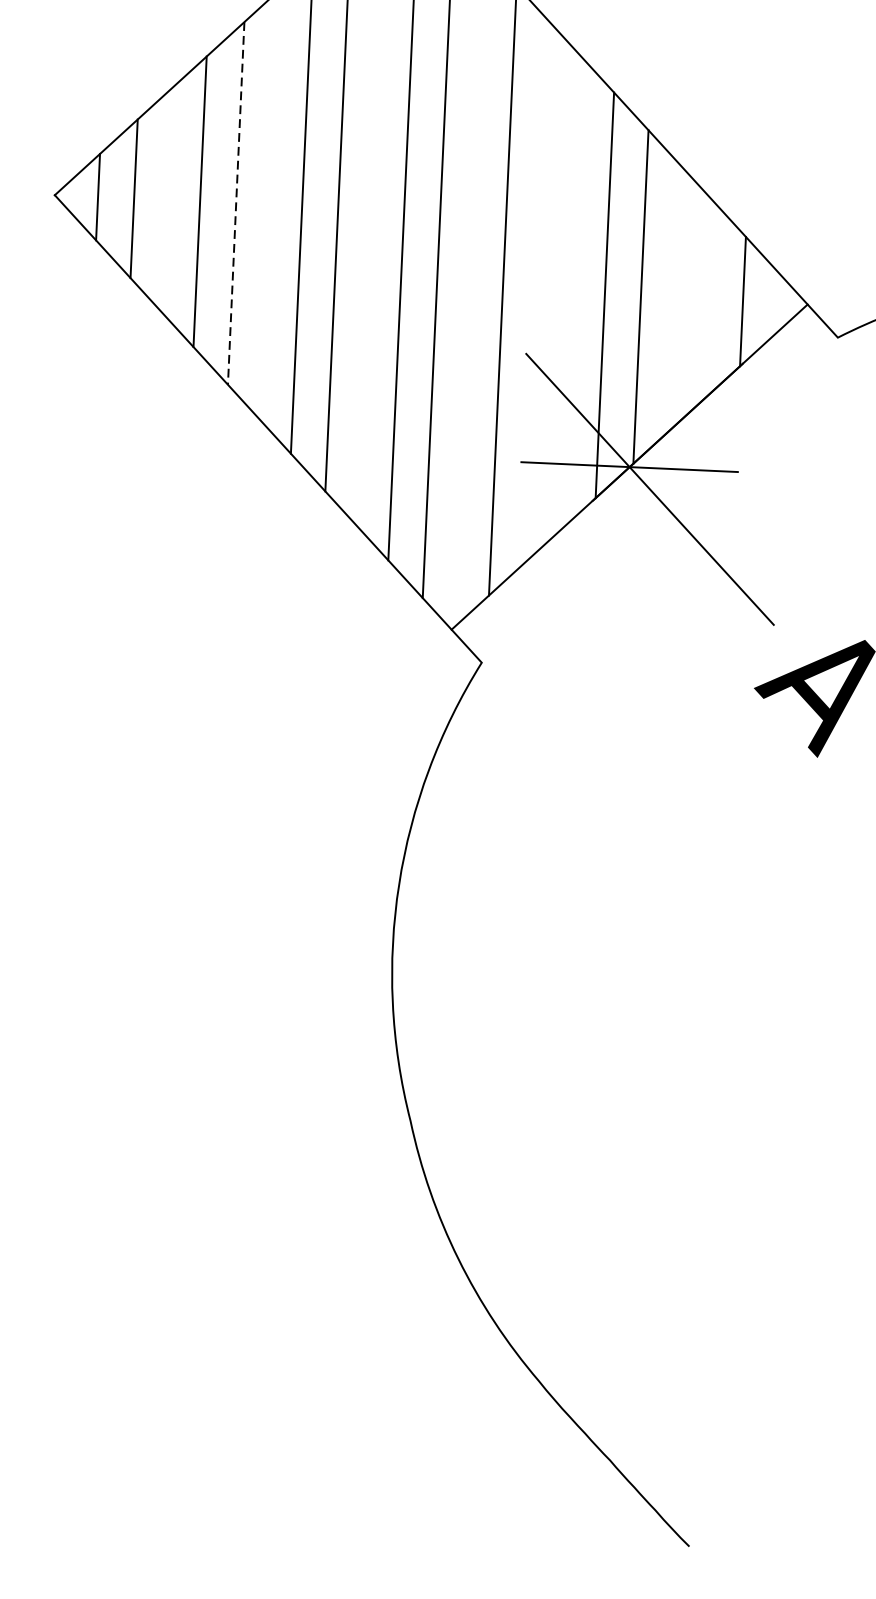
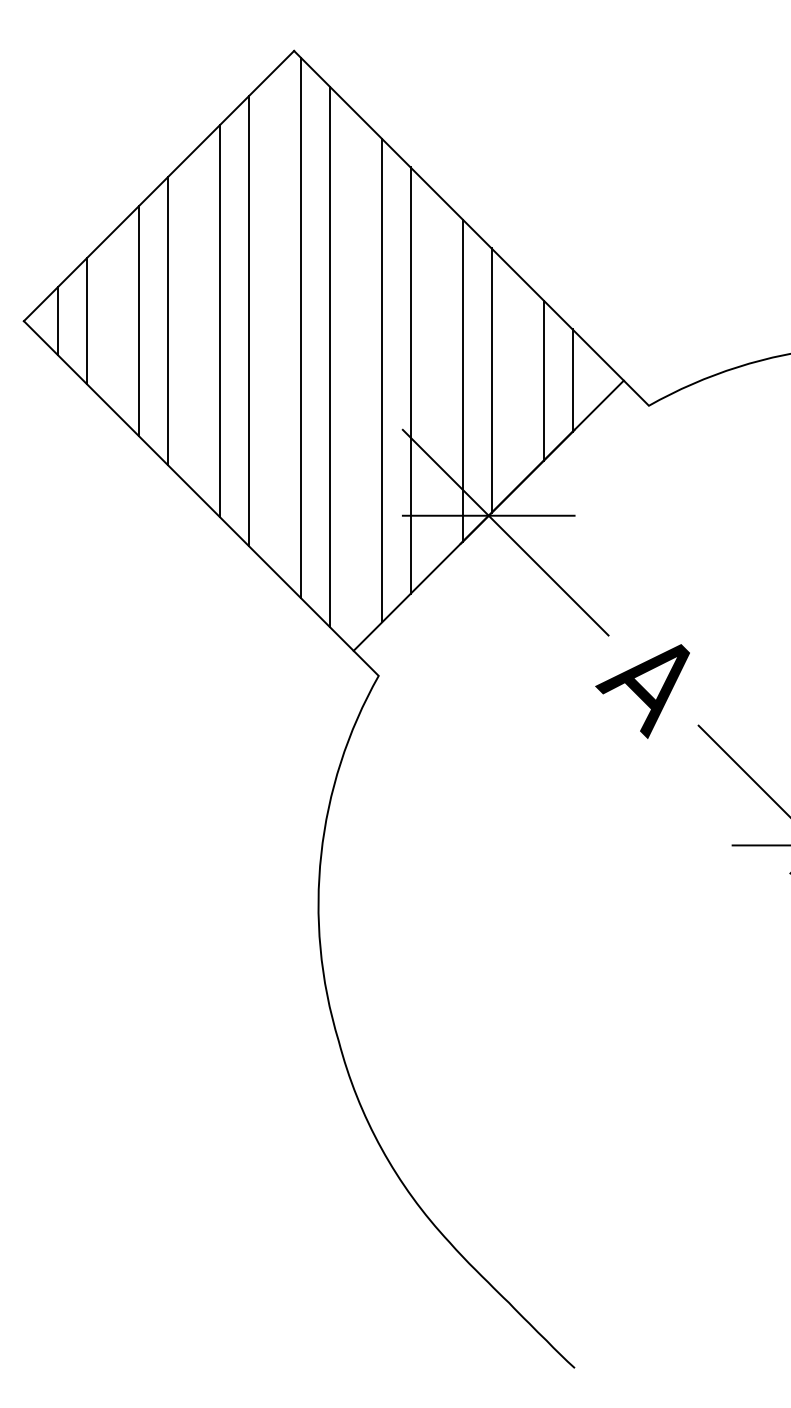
line: (235, 203) -> (167, 321), dashed -> solid
line: (538, 292) -> (410, 380), added
line: (706, 299) -> (543, 380), added

